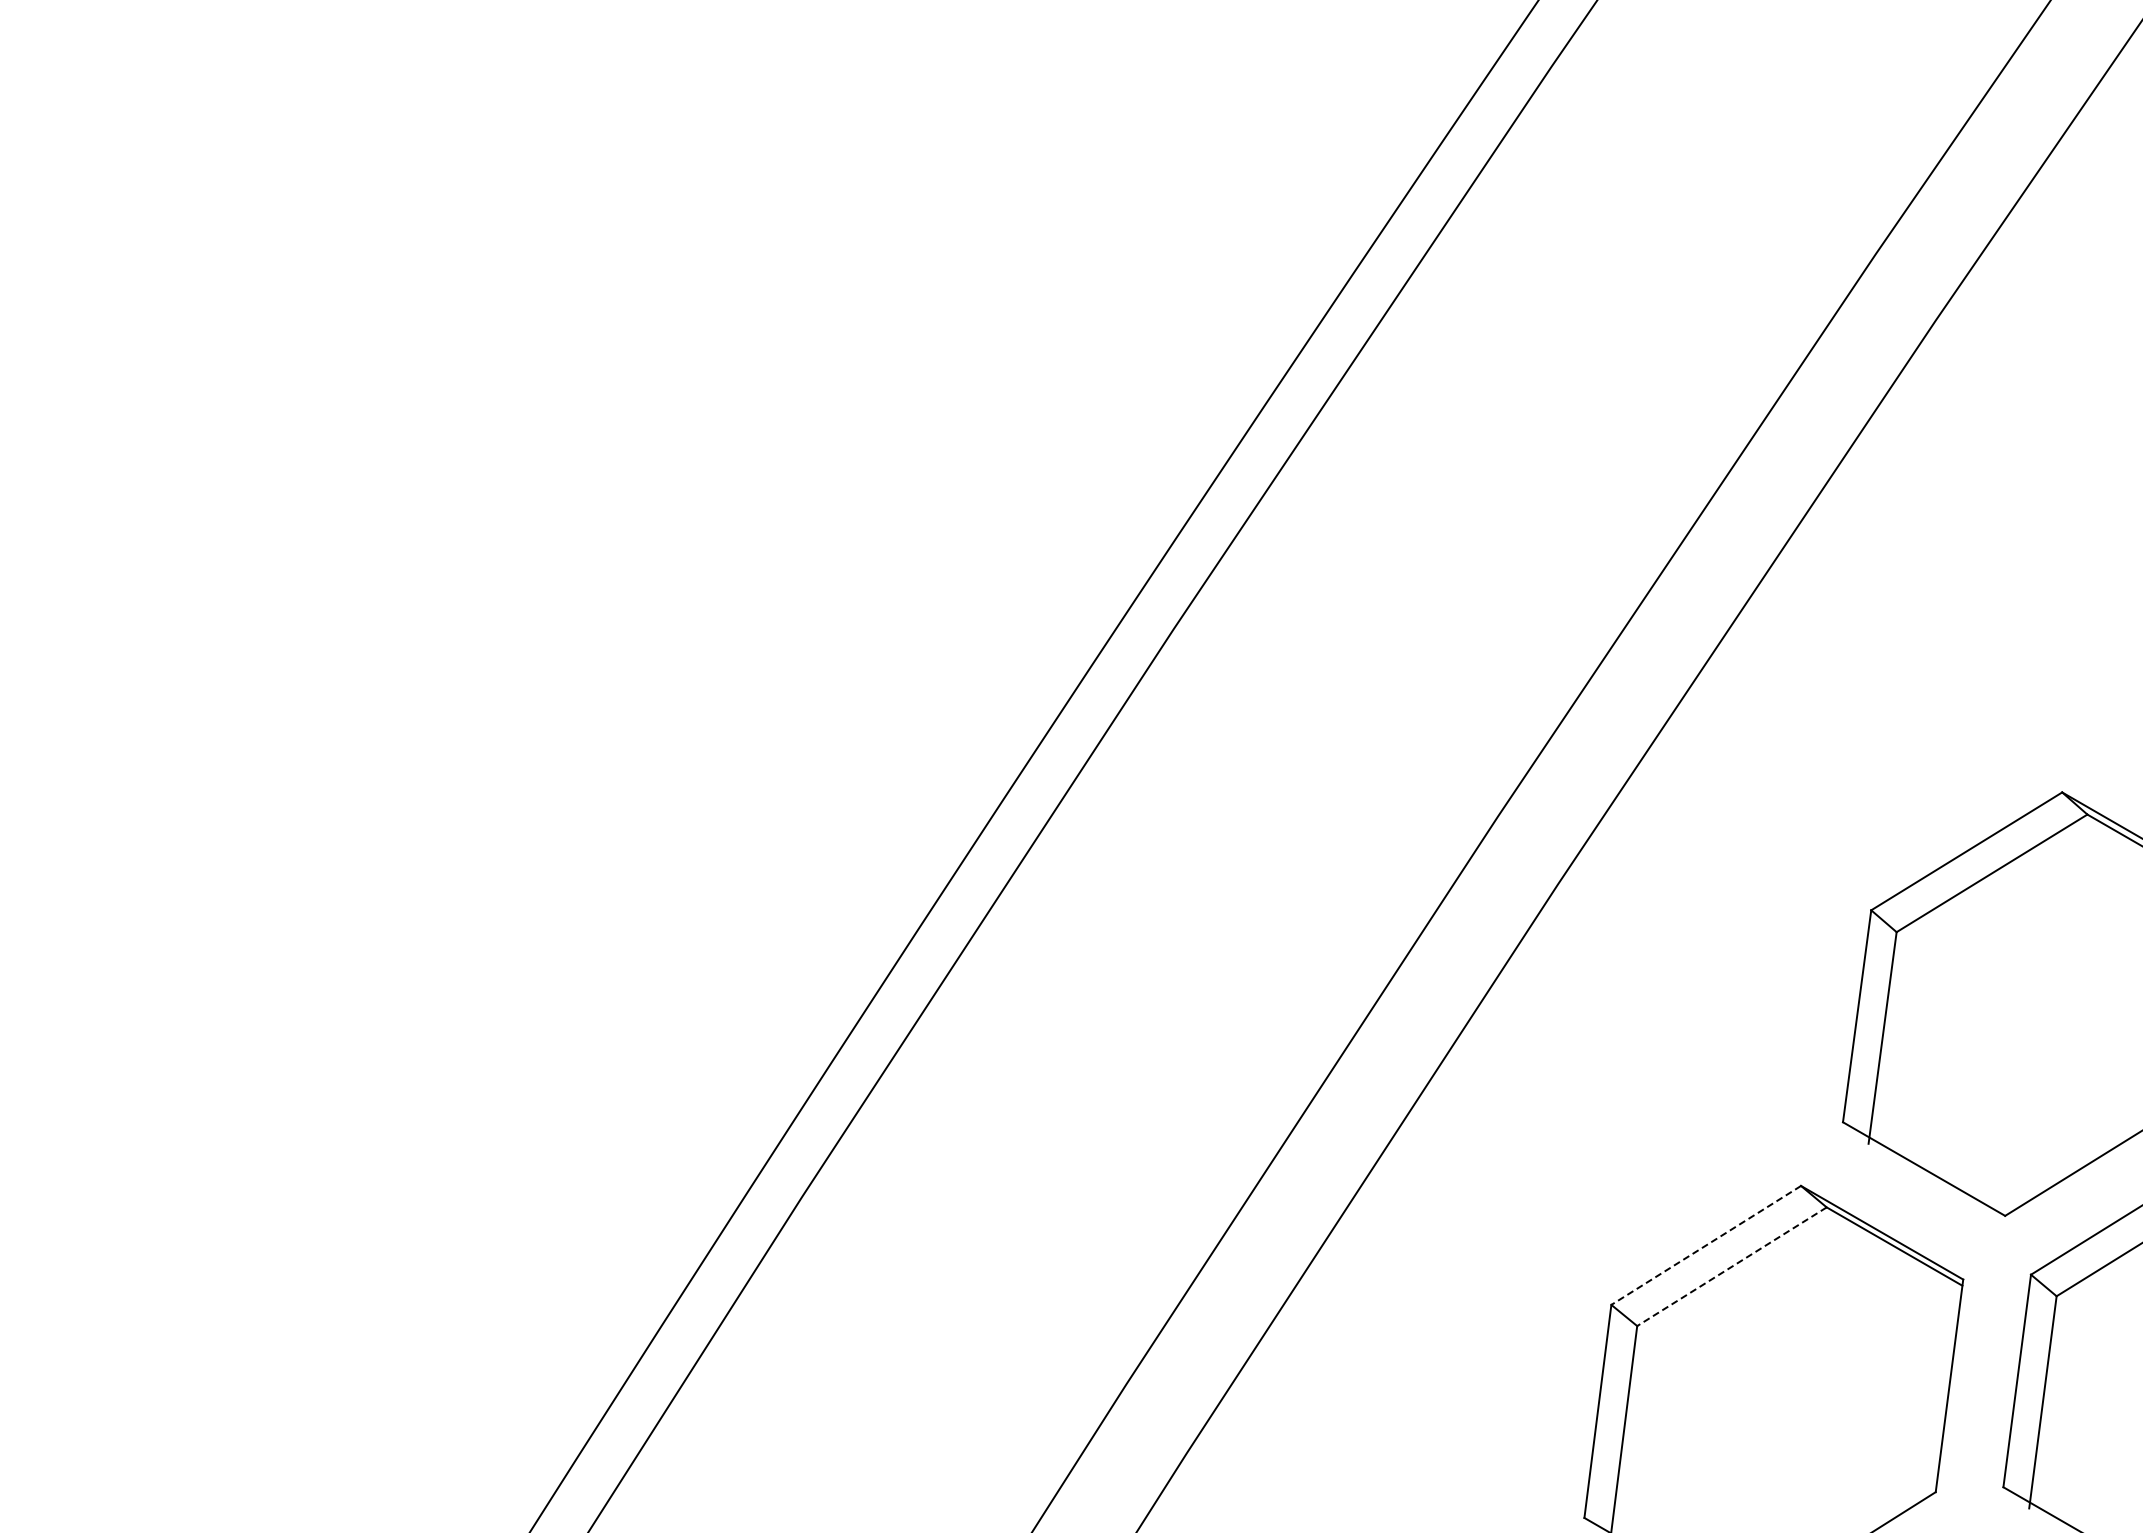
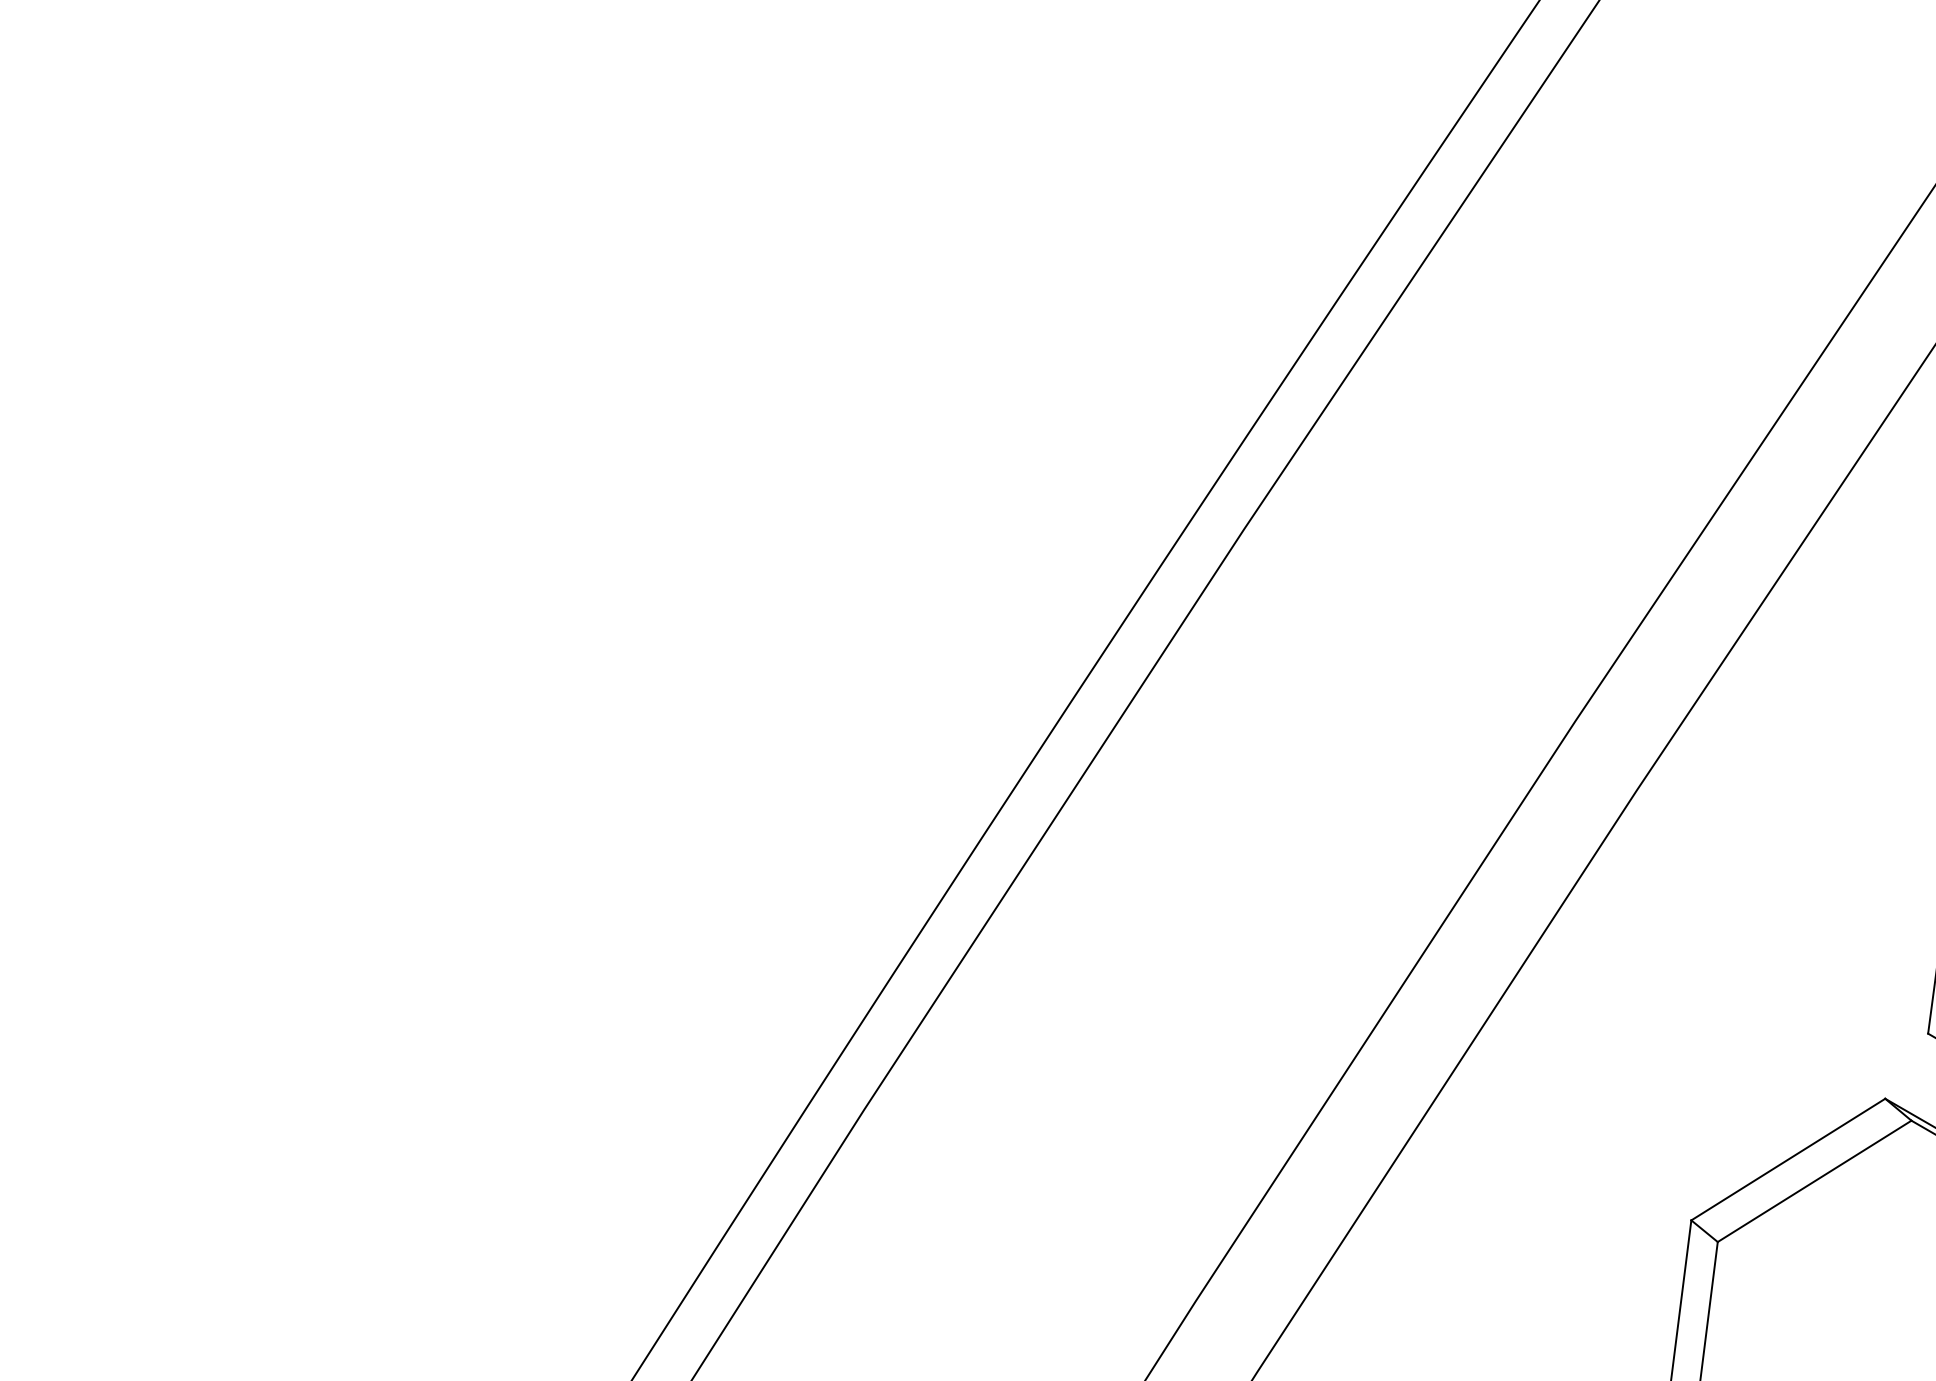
line: (1706, 1245) -> (1788, 1159), dashed -> solid
line: (1731, 1266) -> (1814, 1181), dashed -> solid

